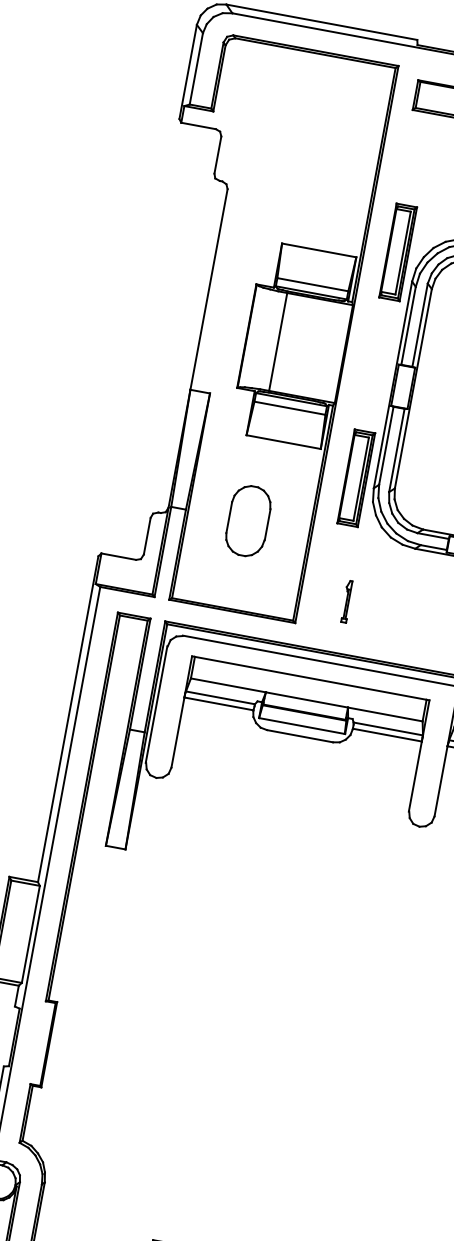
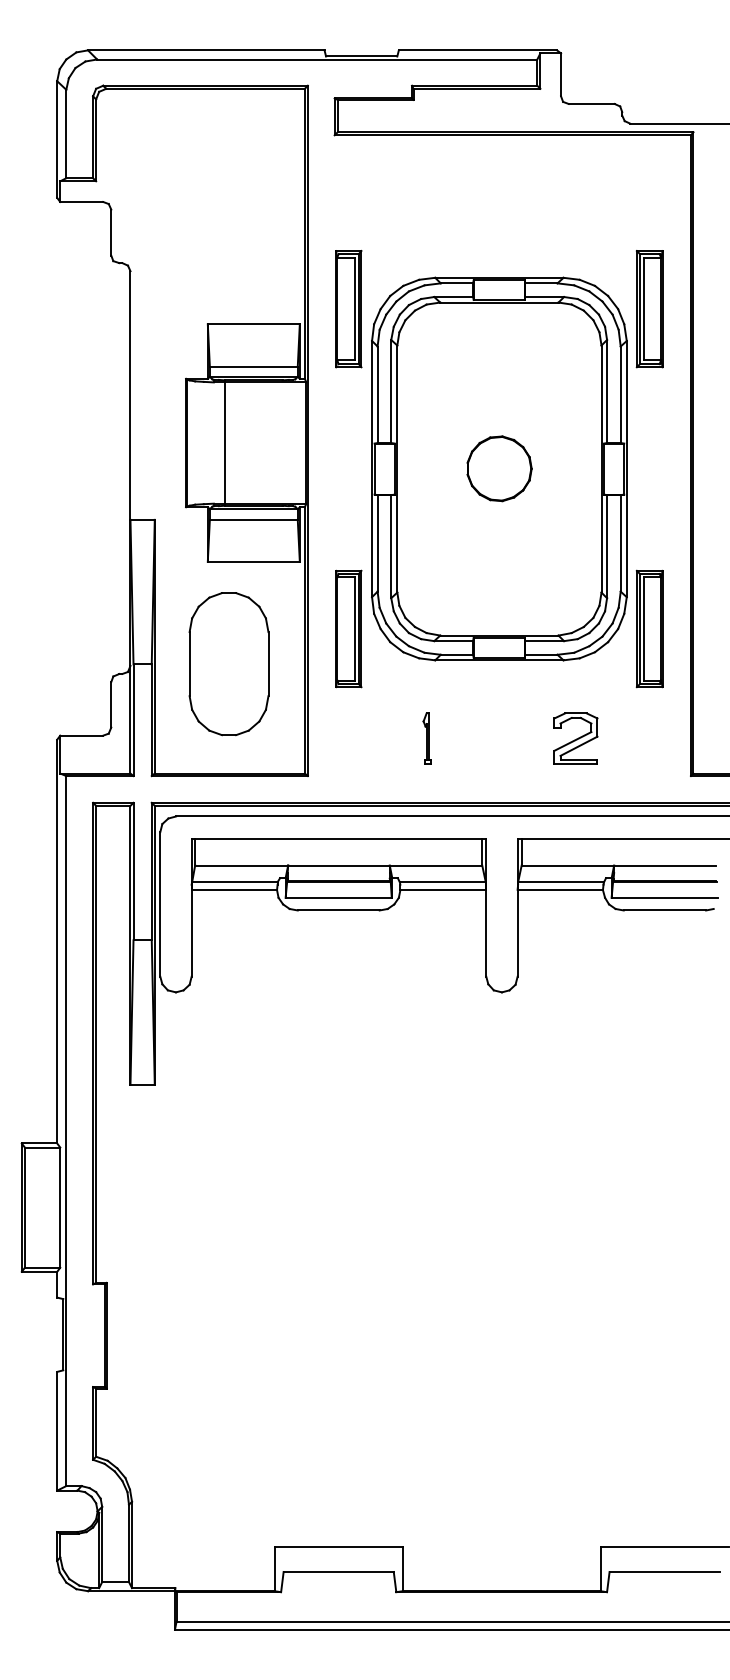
part: (356, 477) -> (348, 628), moved
part: (247, 521) -> (228, 664), size x1.67
part: (346, 601) -> (426, 738), moved

